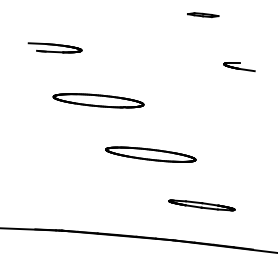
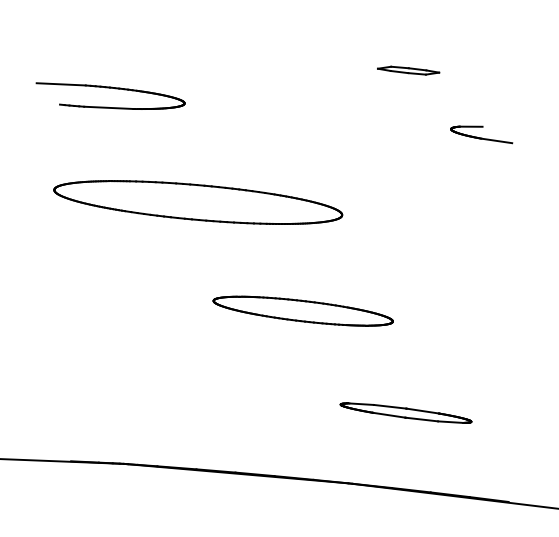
part: (203, 15) -> (409, 71), moved
part: (54, 47) -> (109, 95), size x1.4
part: (98, 100) -> (198, 202), size x1.6

